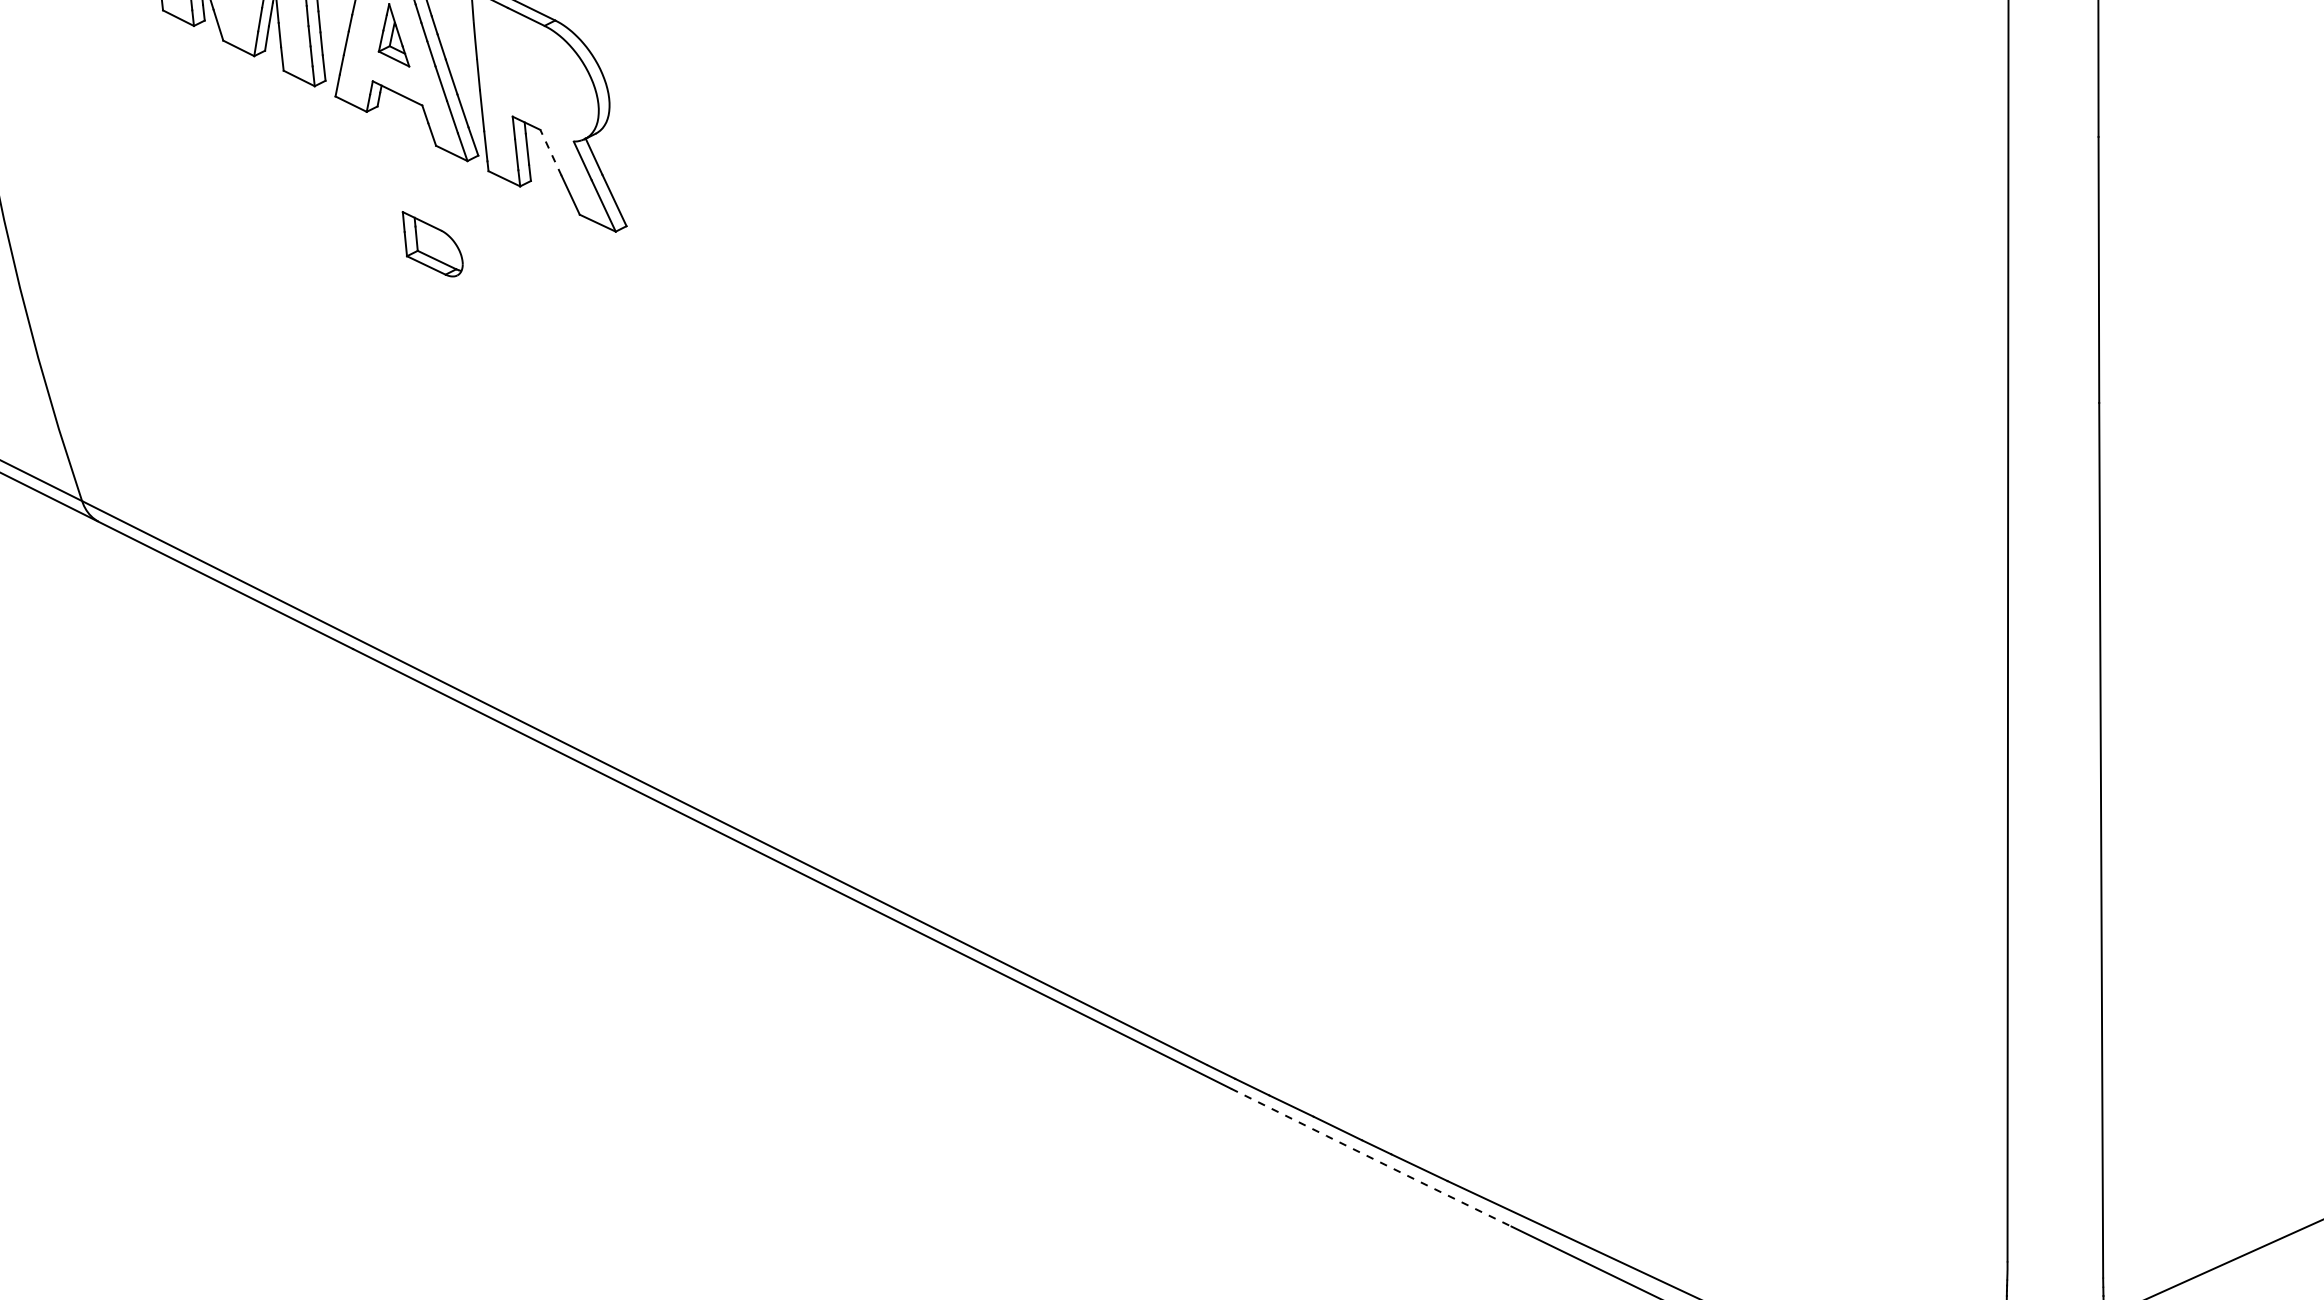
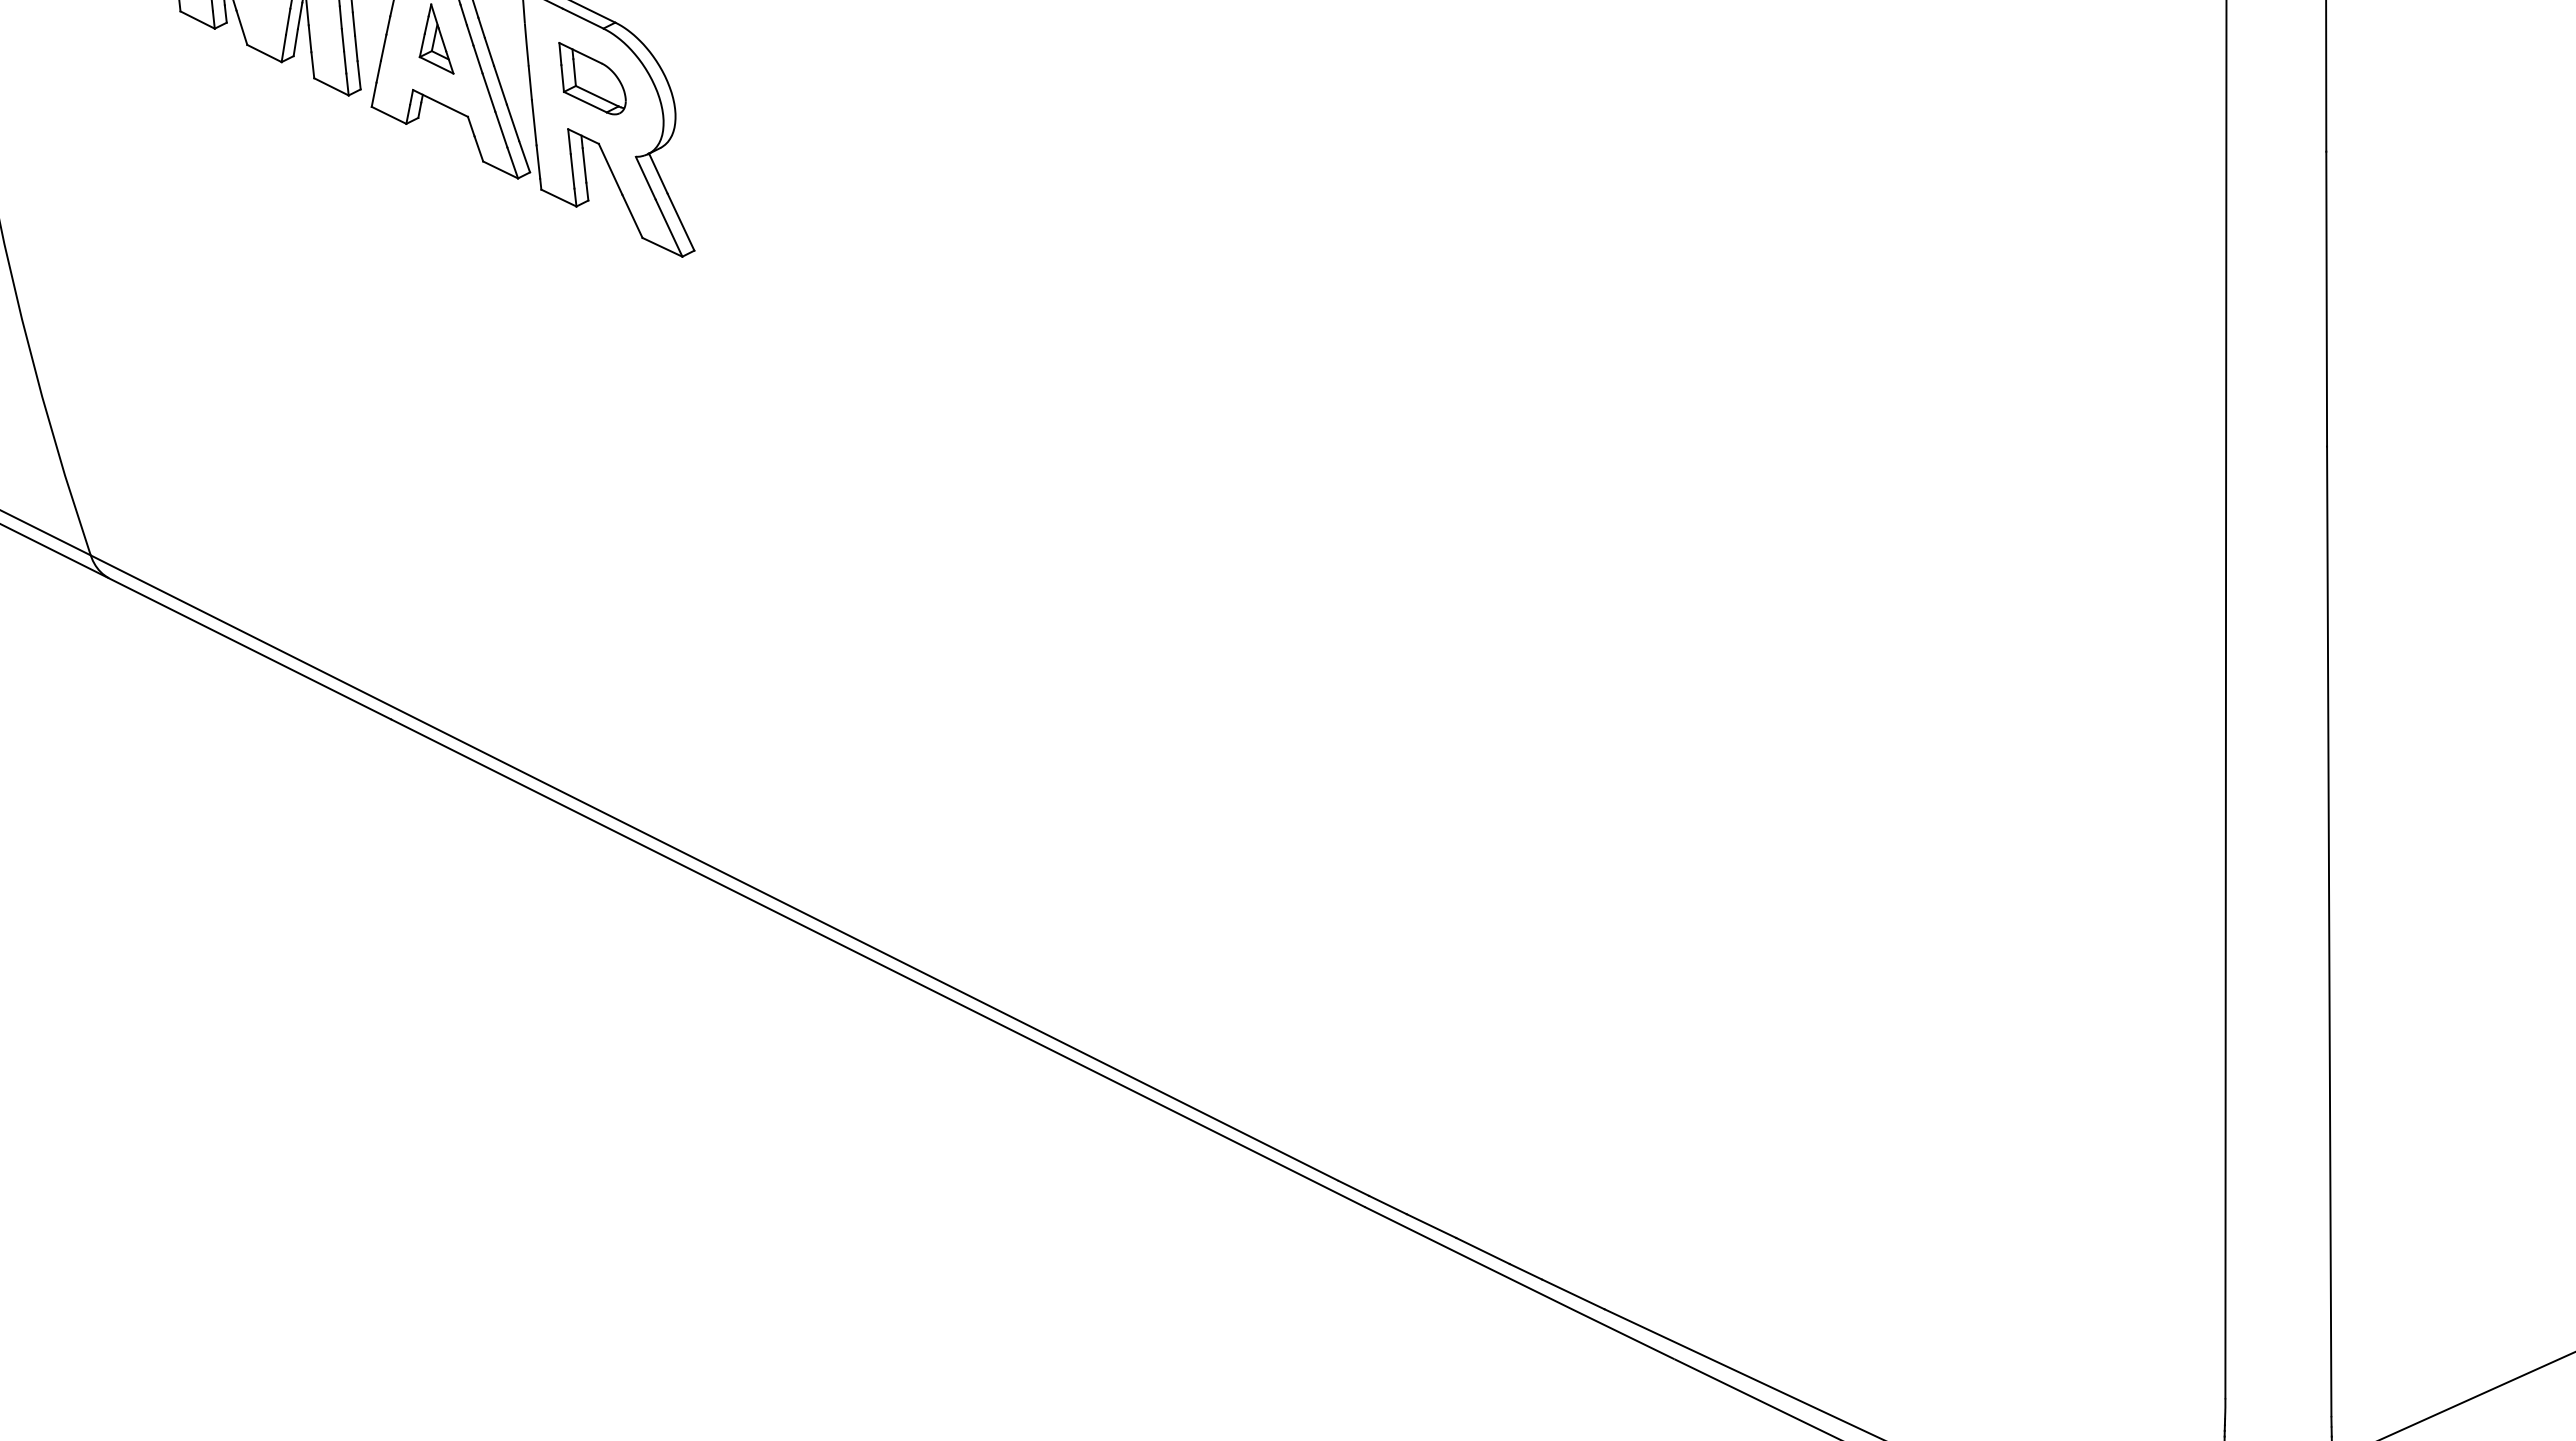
line: (550, 152) -> (610, 168), dashed -> solid
part: (432, 244) -> (592, 78), moved
line: (1370, 1157) -> (1519, 1283), dashed -> solid

